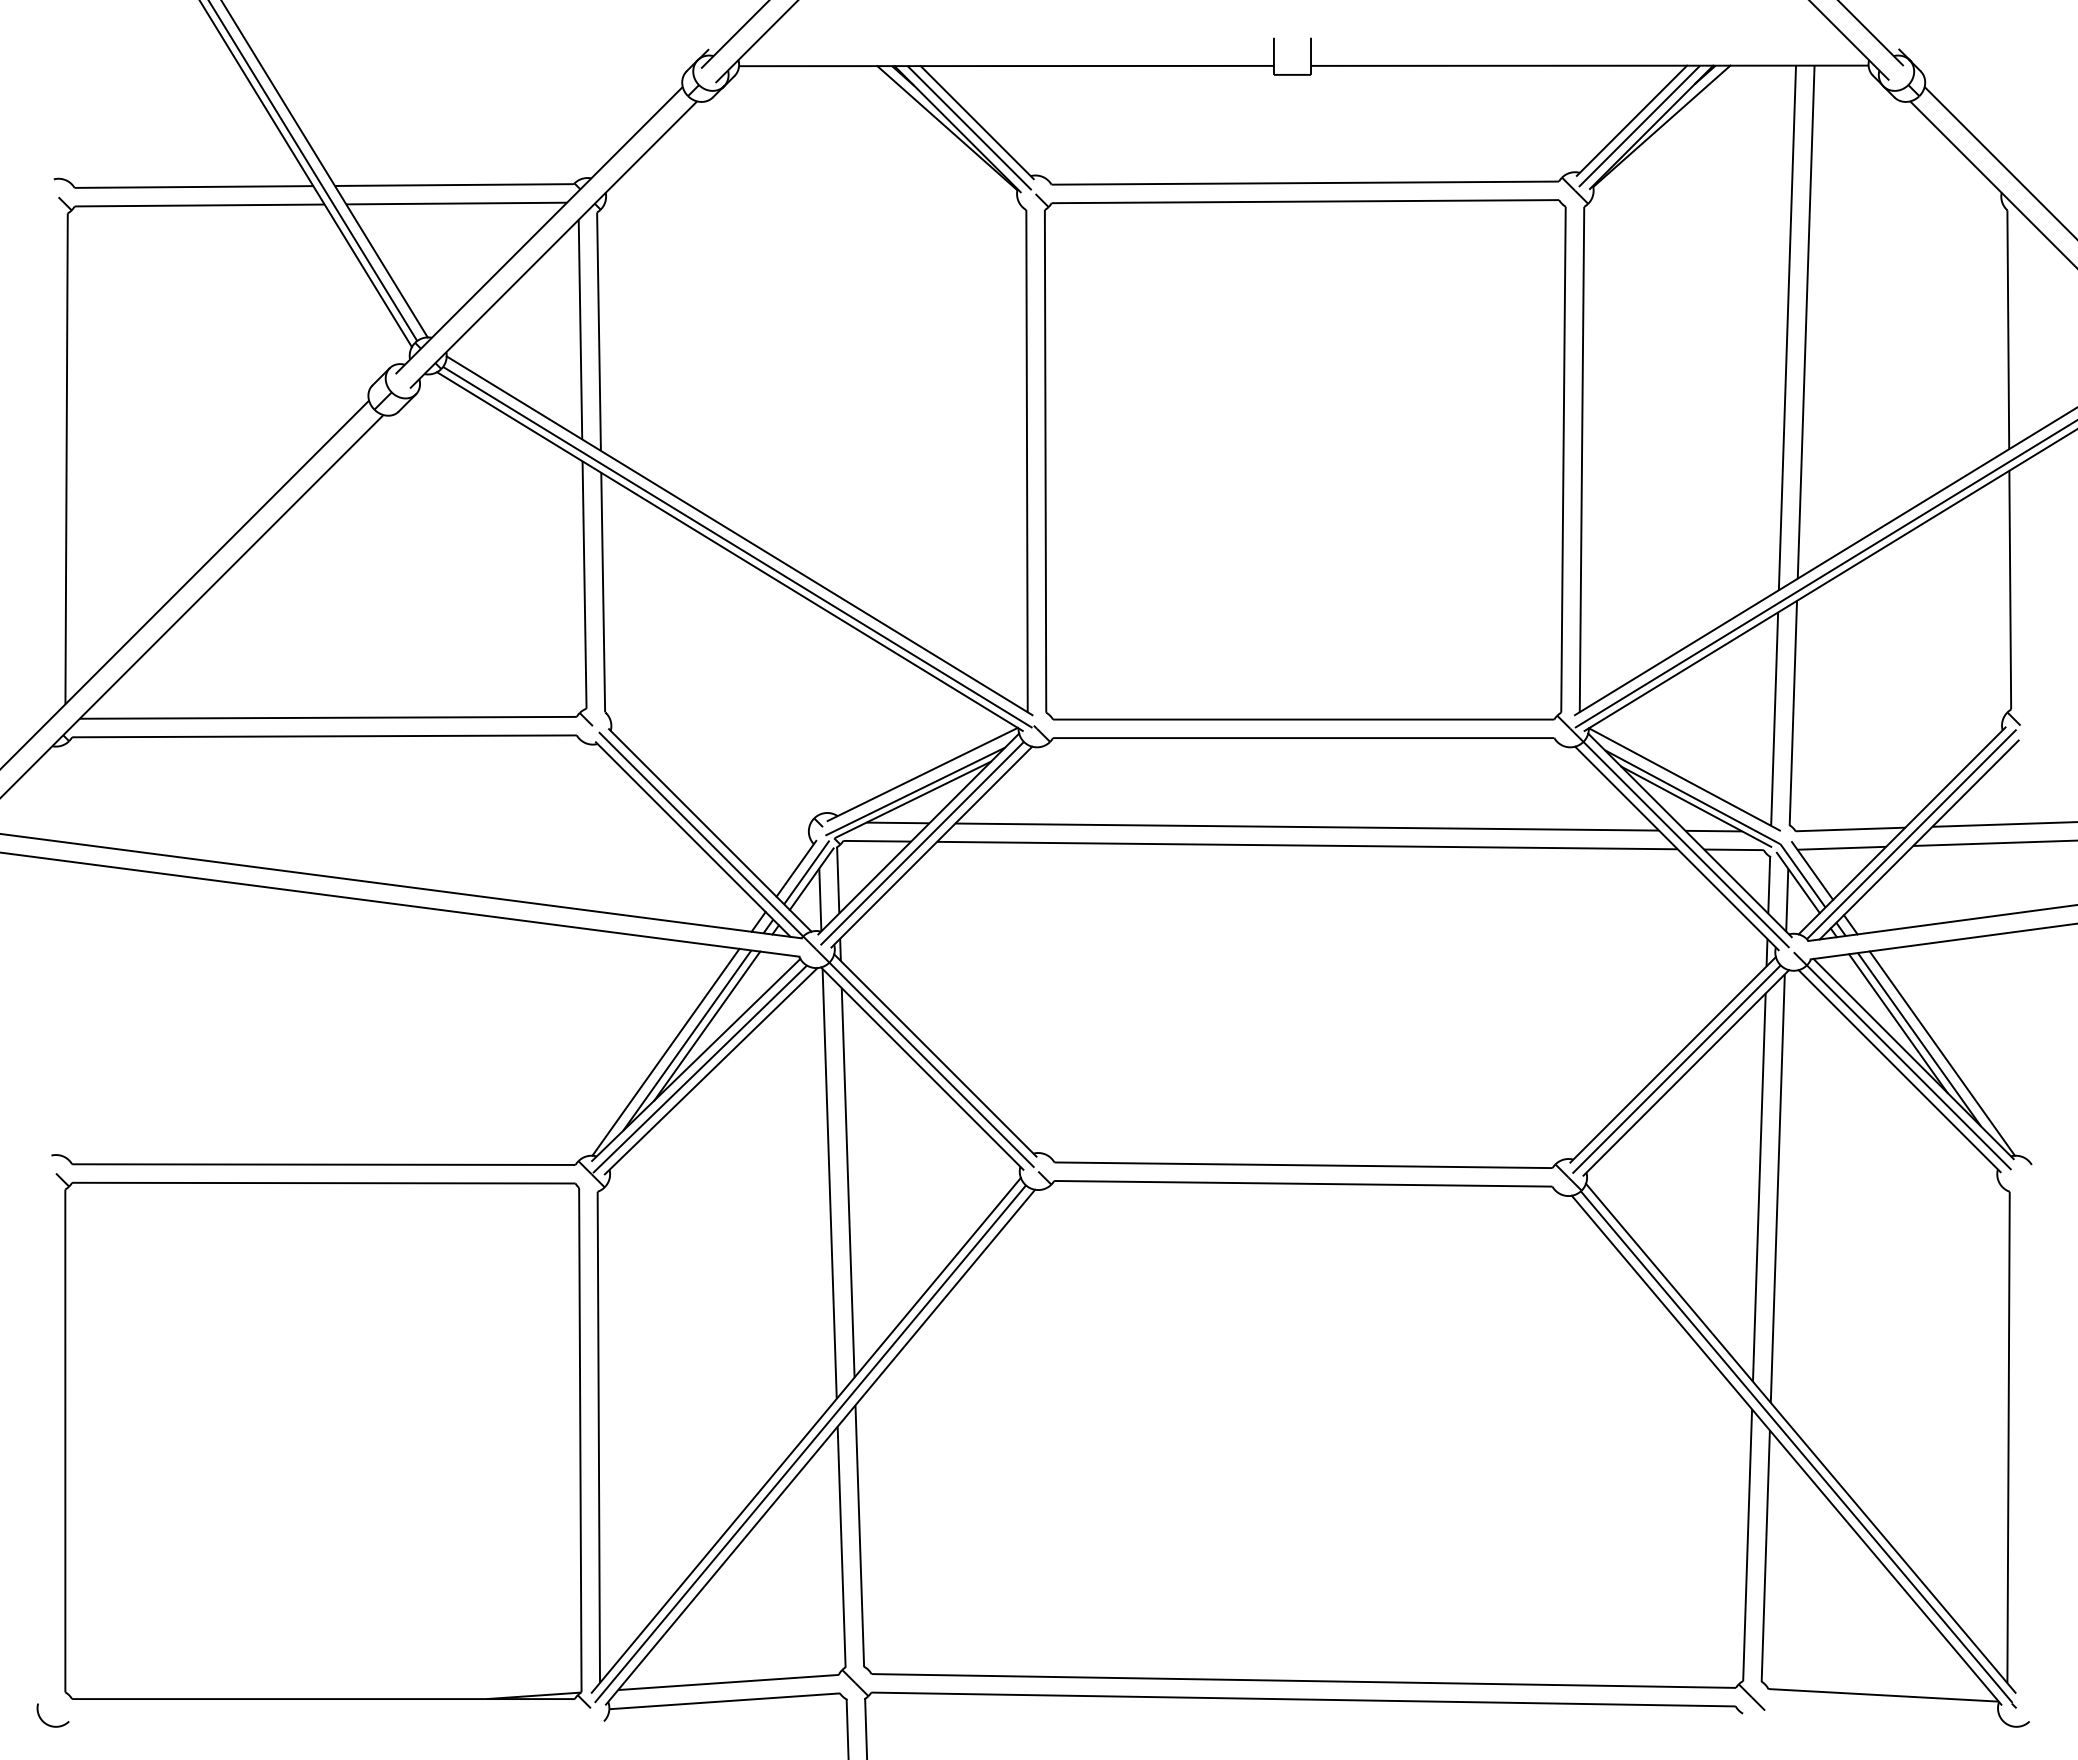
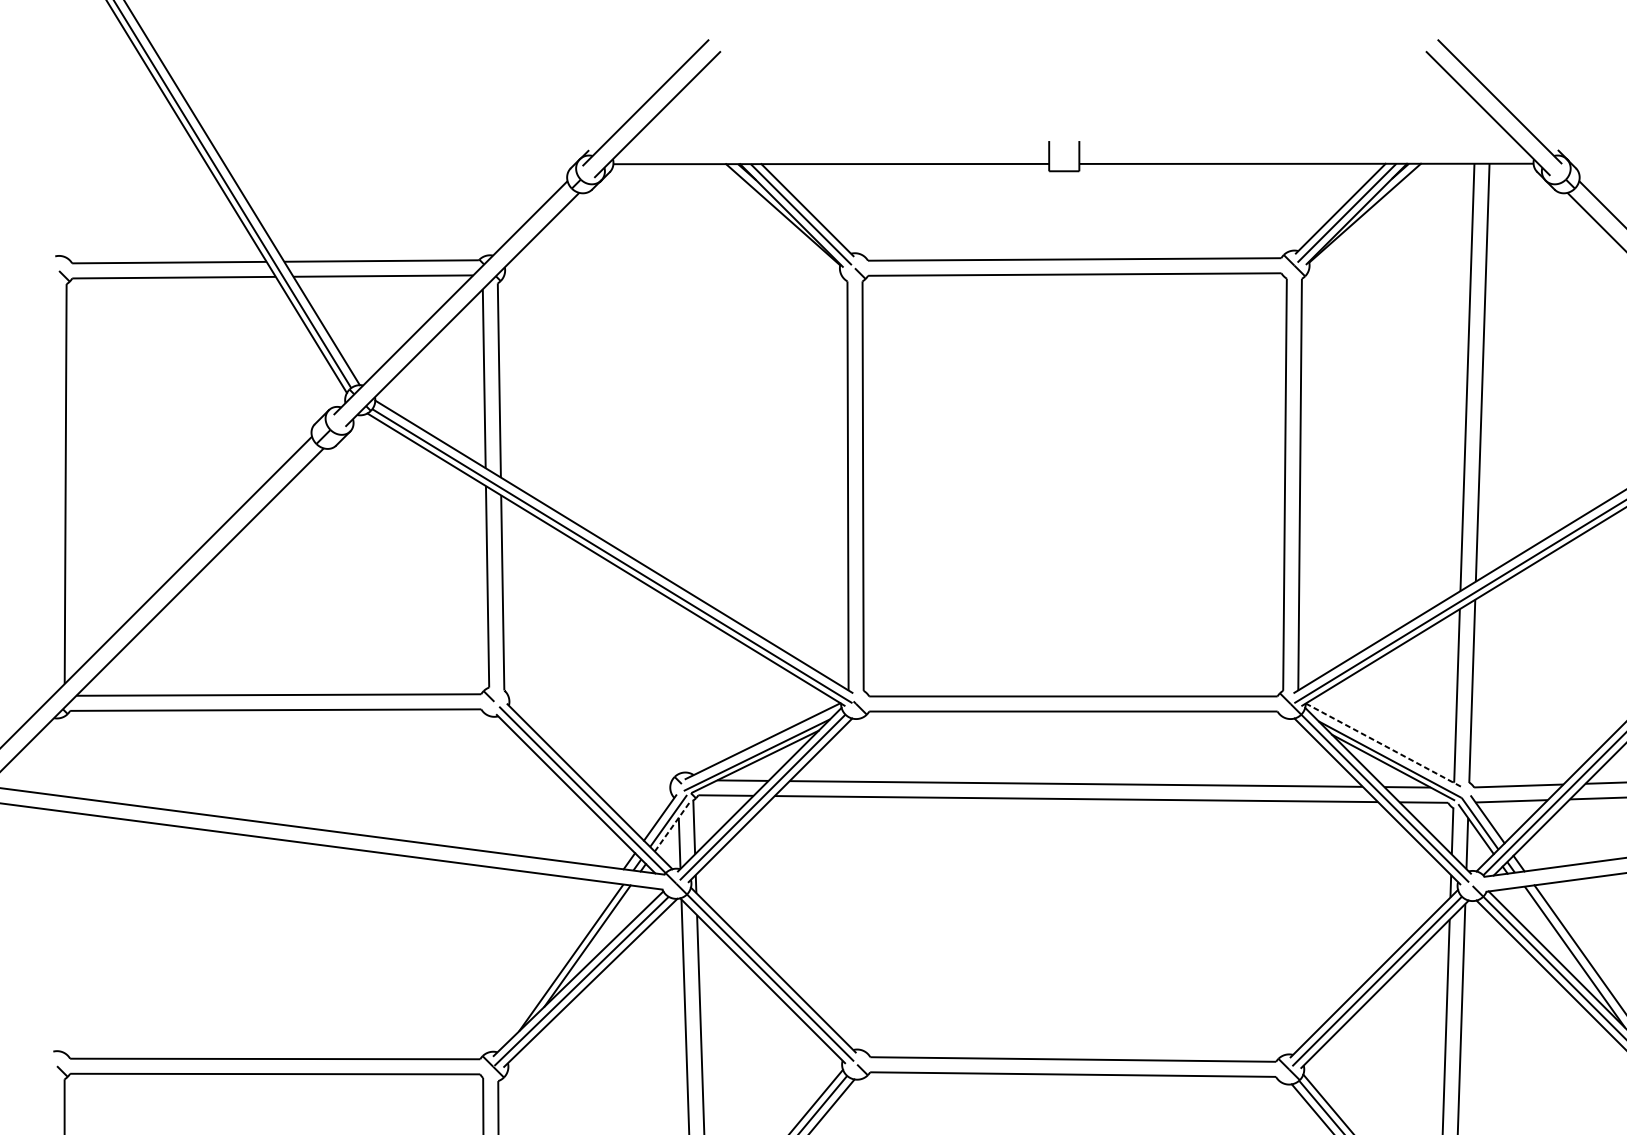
line: (1684, 779) -> (1383, 745), solid -> dashed
line: (811, 879) -> (672, 826), solid -> dashed
line: (1898, 1023) -> (1557, 944), removed
line: (665, 1051) -> (553, 966), removed

